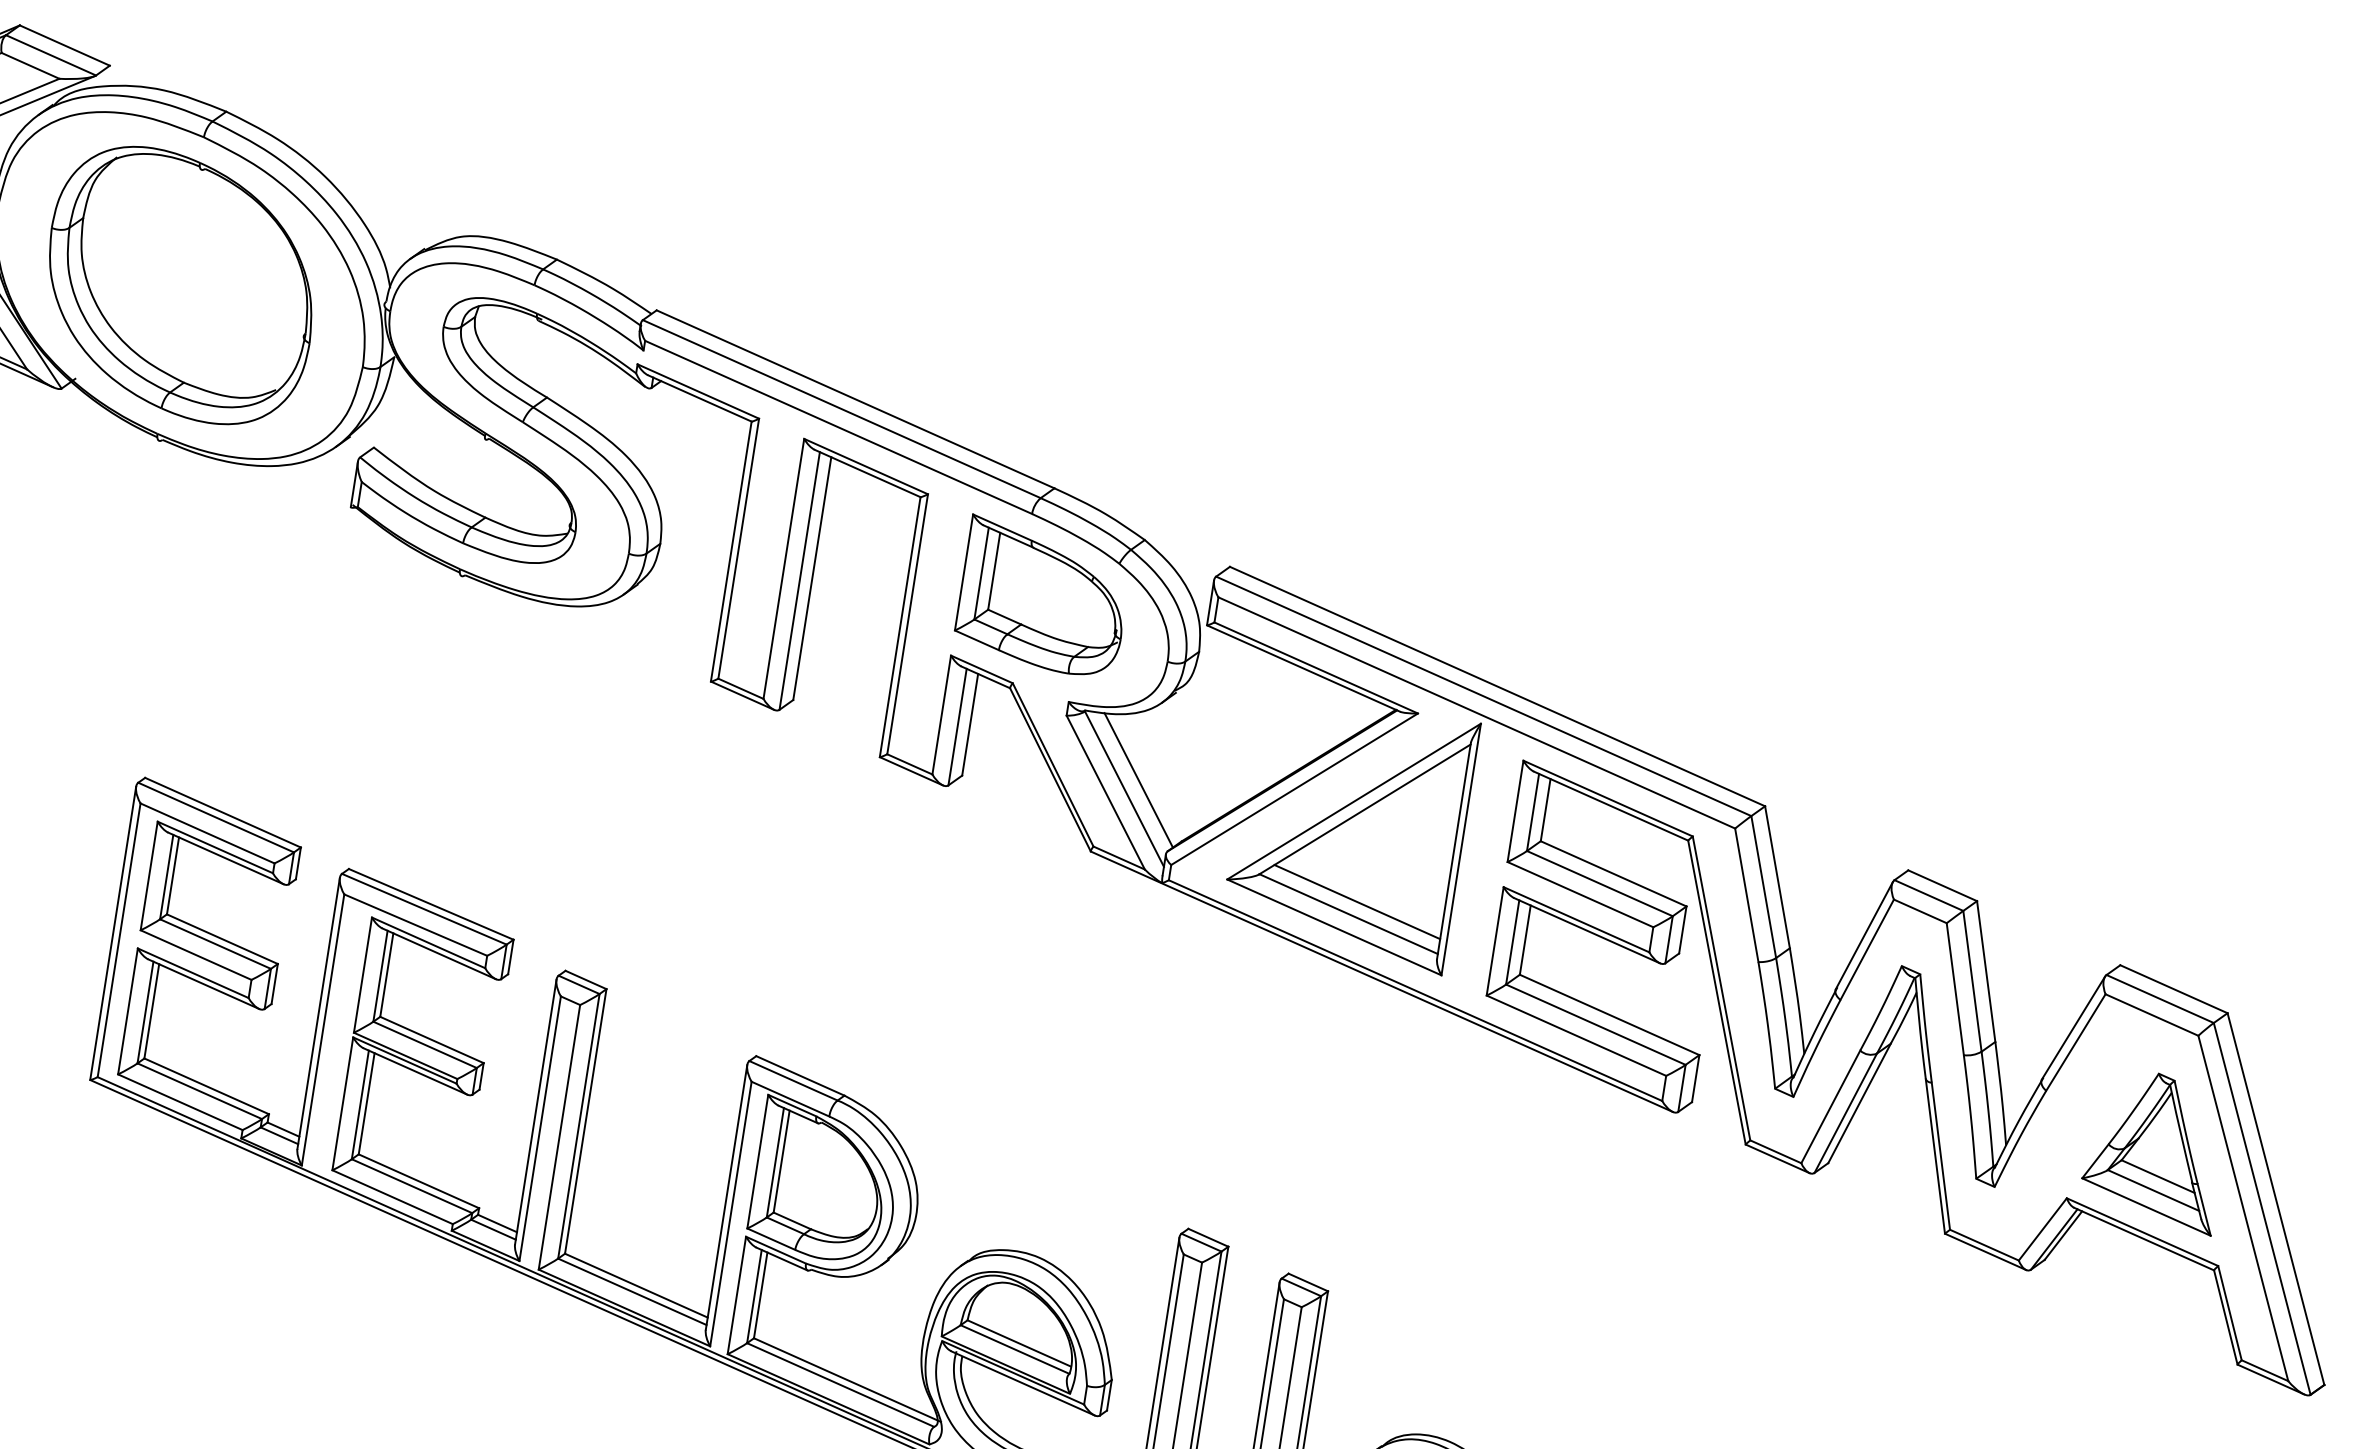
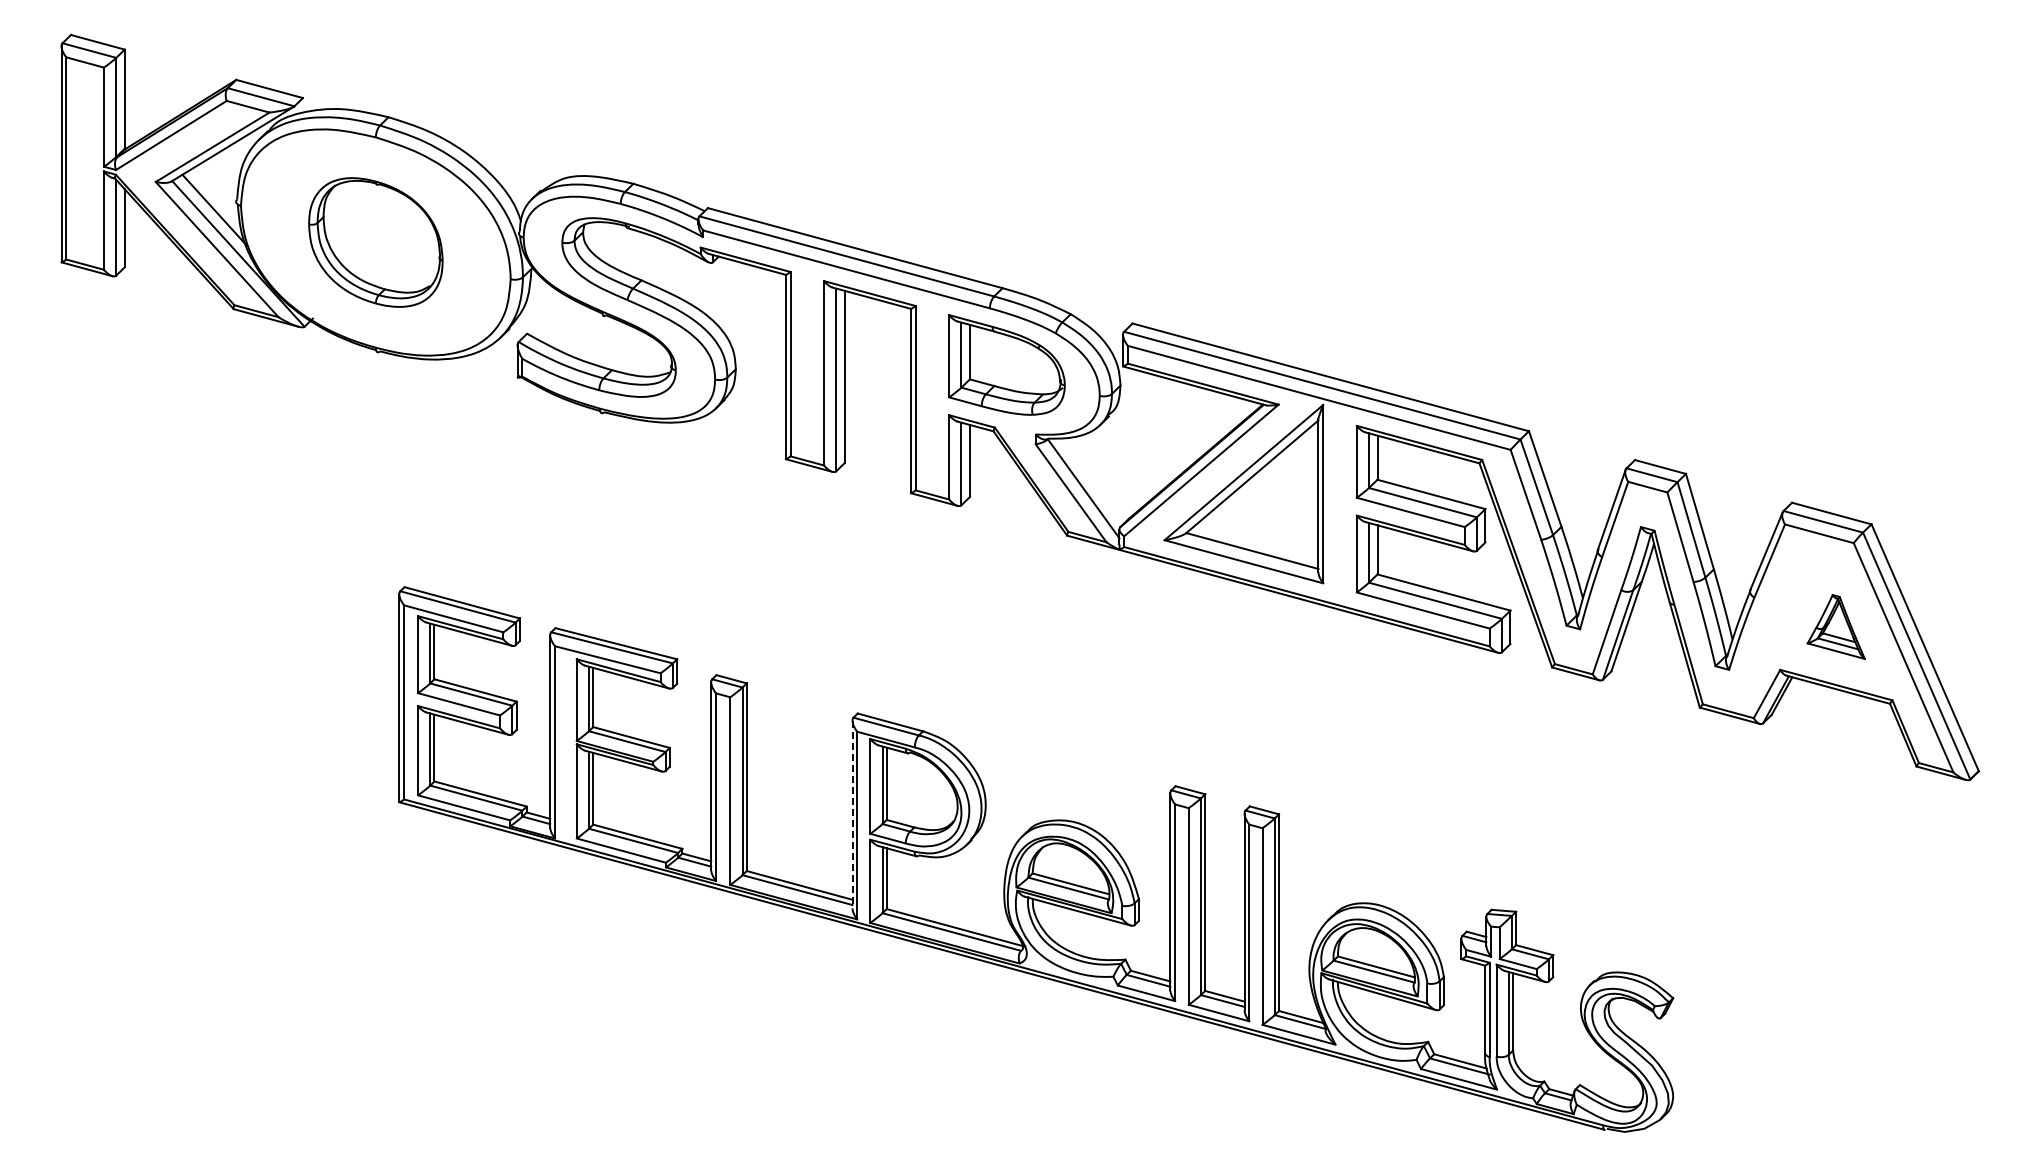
part: (180, 285) -> (375, 242), size x0.7
line: (1138, 780) -> (1092, 481), removed
line: (1356, 901) -> (1256, 541), removed
part: (2154, 1149) -> (1835, 626), size x0.6
line: (726, 1197) -> (852, 814), solid -> dashed

